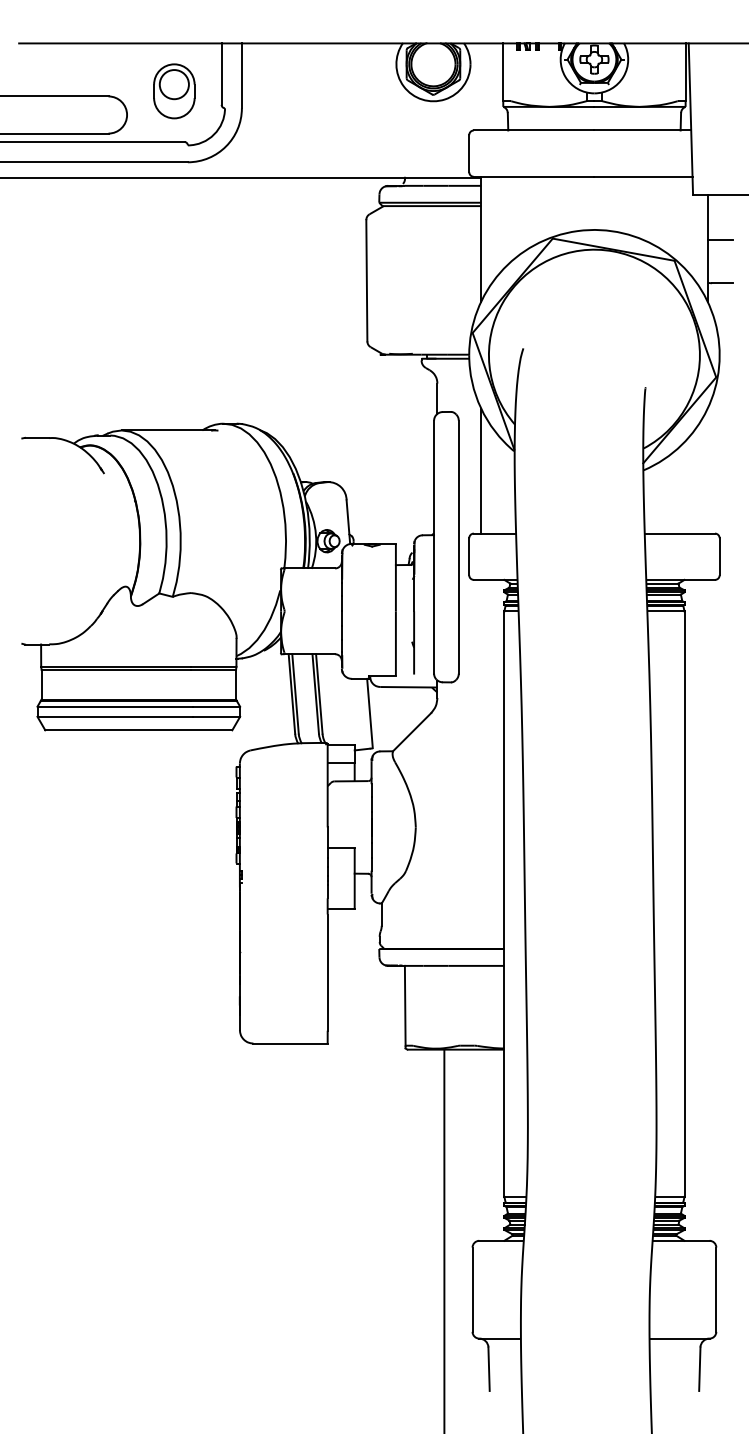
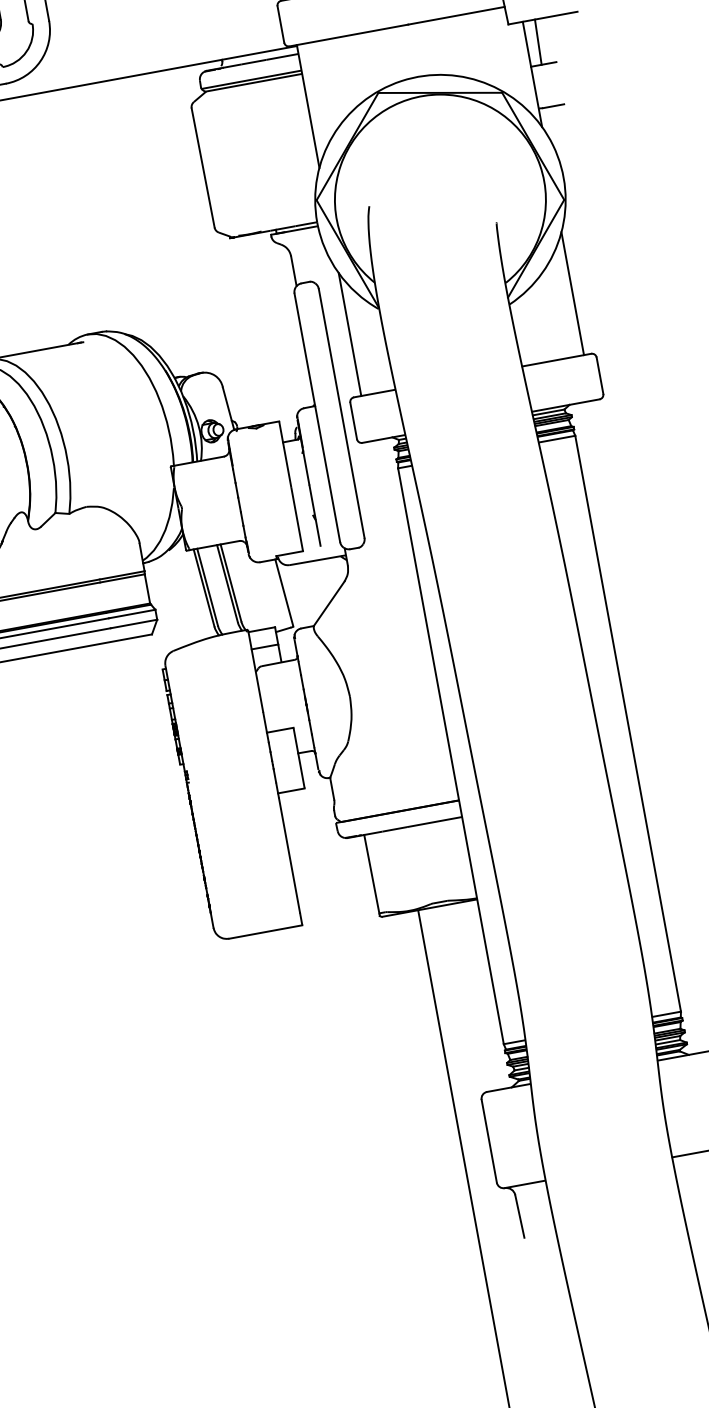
line: (719, 217) -> (538, 42), added
line: (707, 470) -> (572, 293), added

